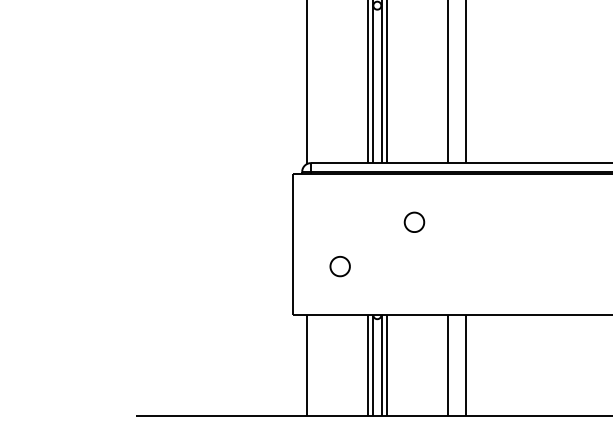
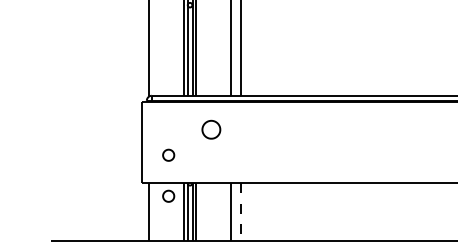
part: (414, 221) -> (211, 129), size x1.6
part: (339, 336) -> (168, 195), added
line: (465, 365) -> (240, 212), solid -> dashed

